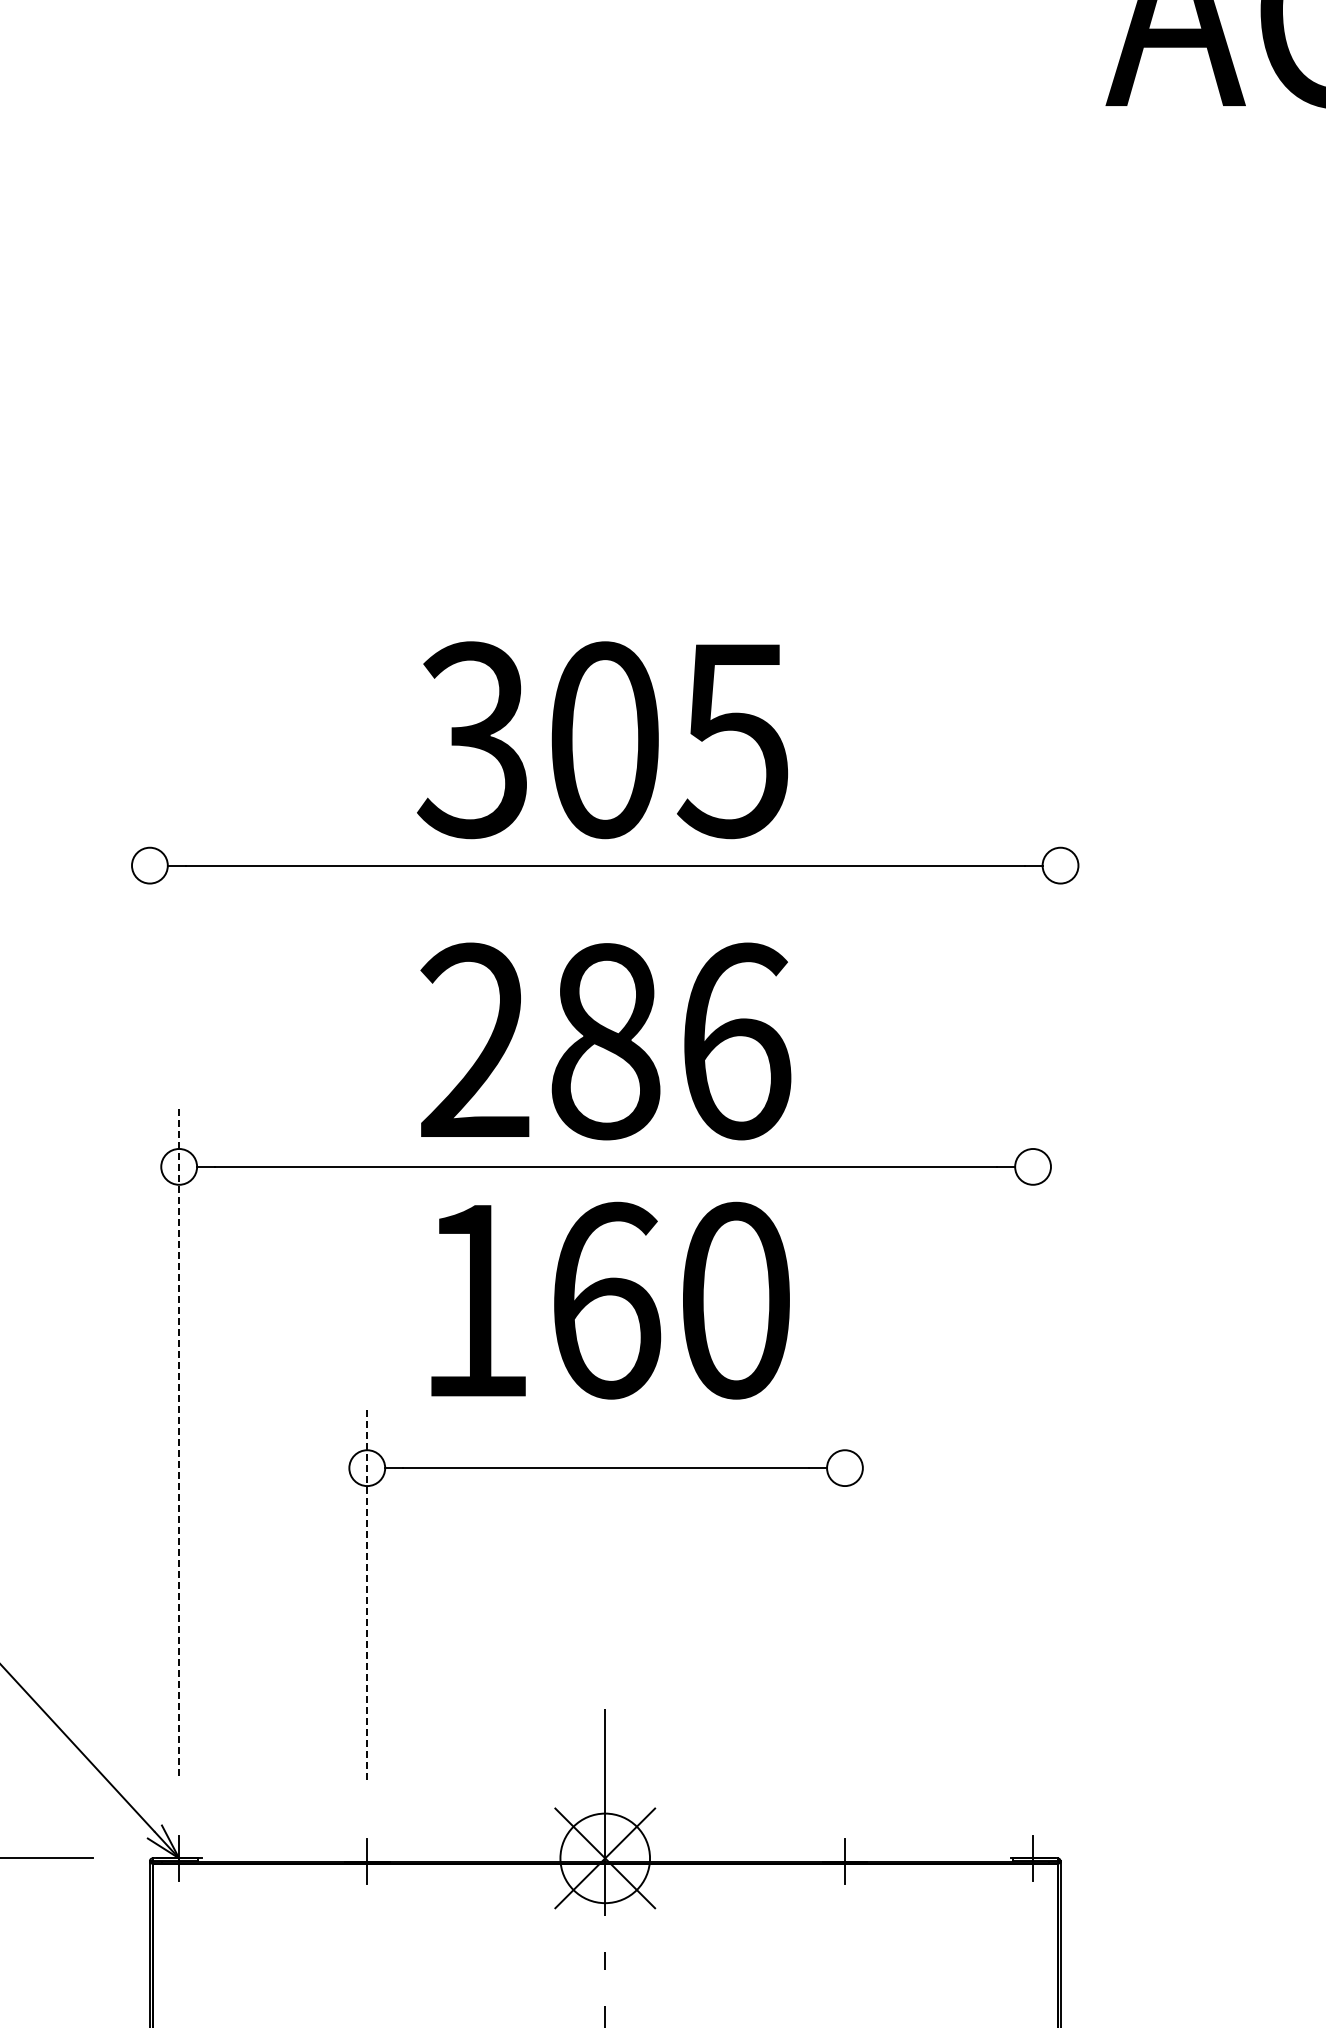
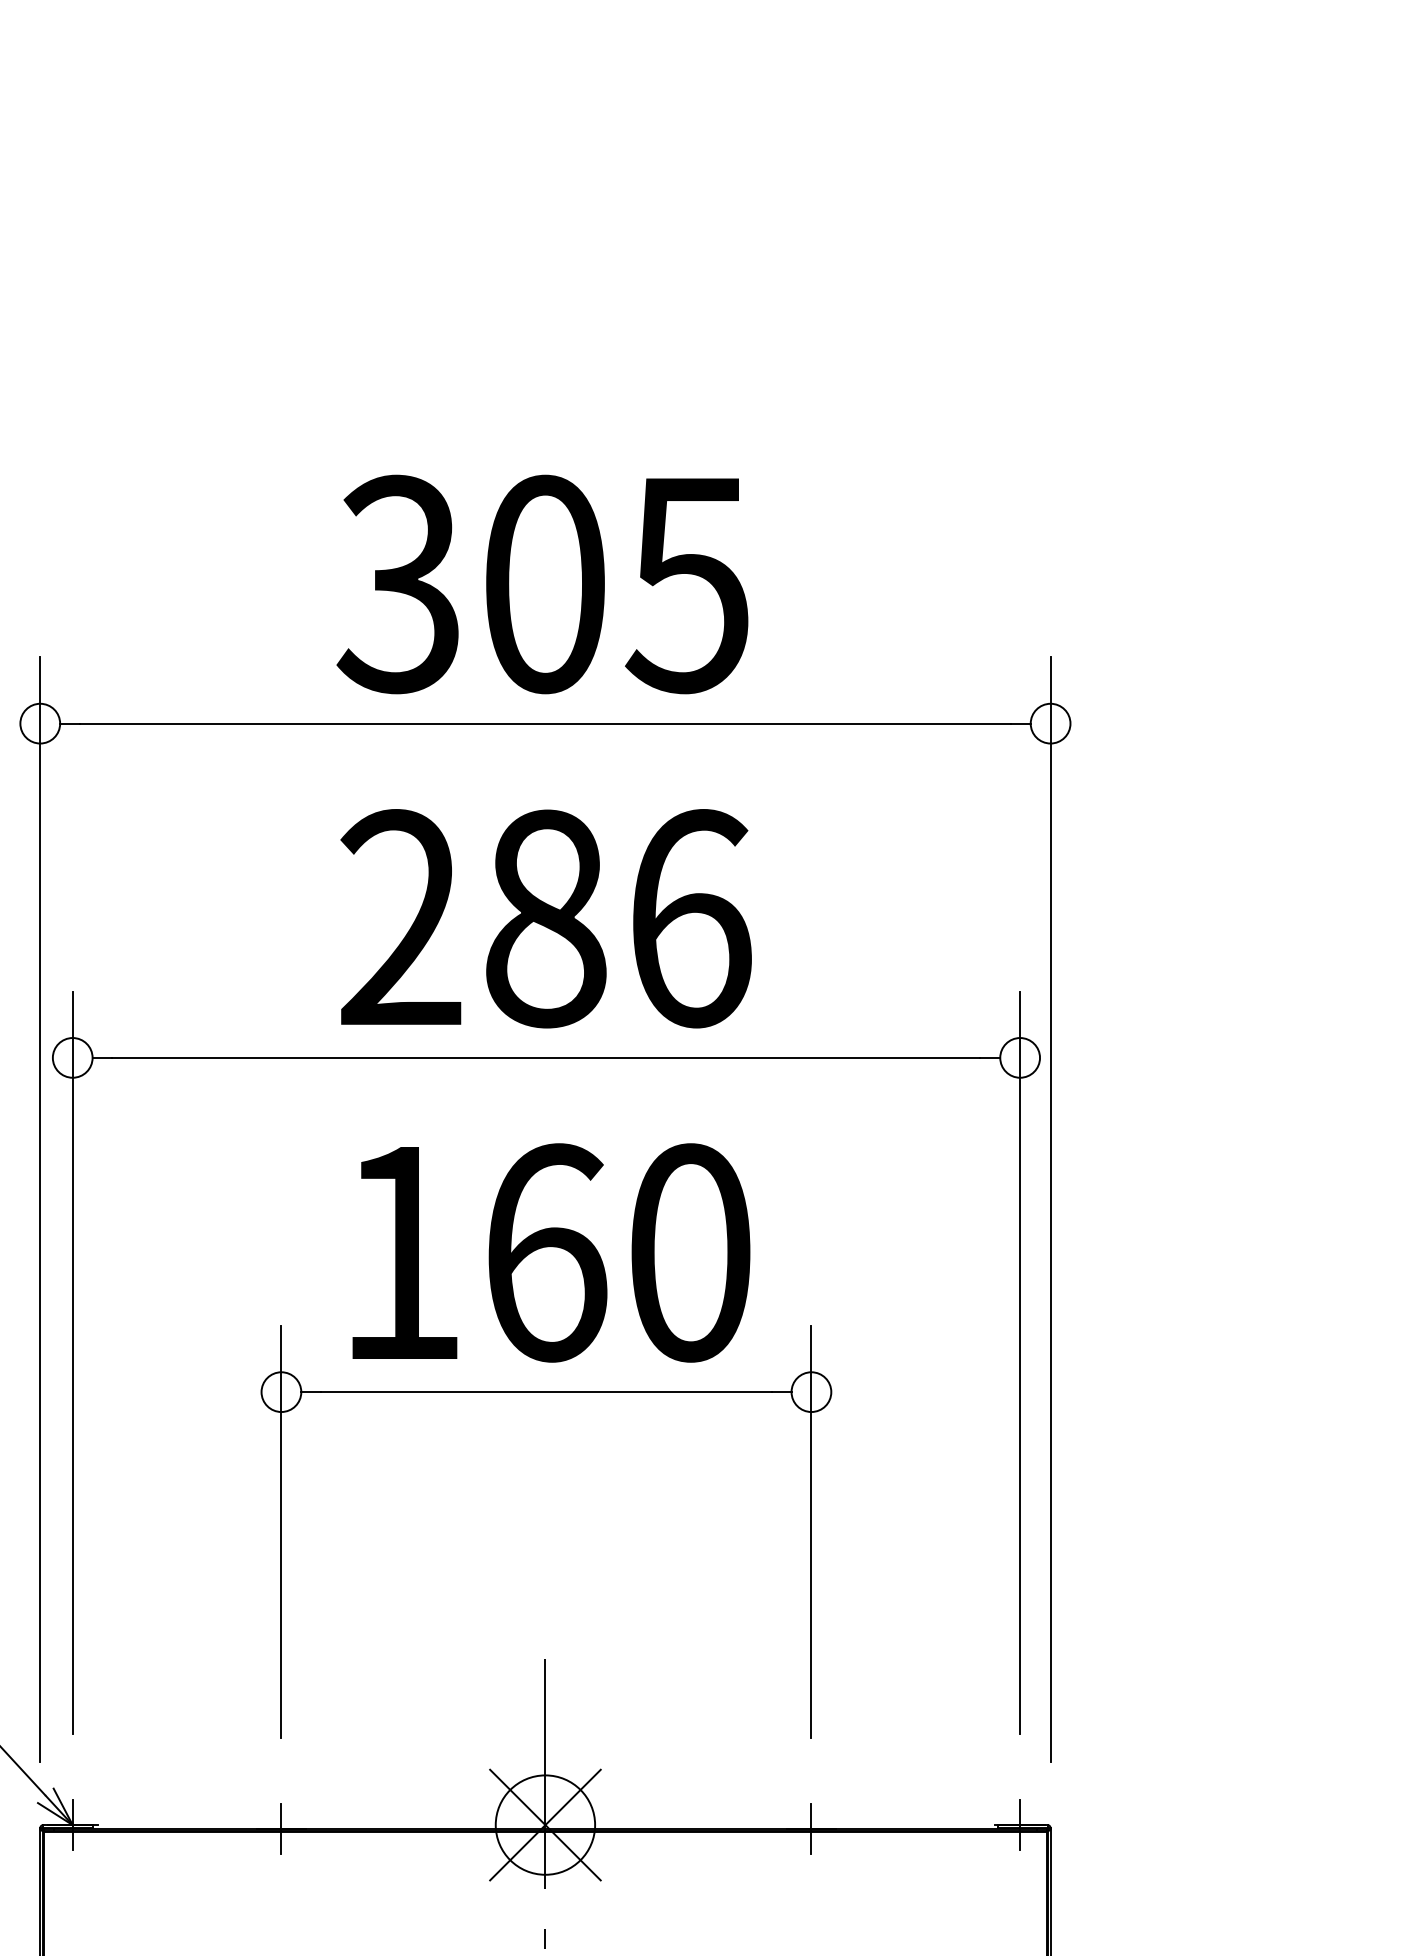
text: (610, 1300) -> (551, 1252), moved
line: (149, 1303) -> (39, 1209), added
line: (1060, 1303) -> (1050, 1209), added
line: (179, 1441) -> (73, 1362), dashed -> solid
line: (1033, 1441) -> (1020, 1362), added
line: (844, 1593) -> (810, 1531), added
line: (367, 1594) -> (281, 1532), dashed -> solid

